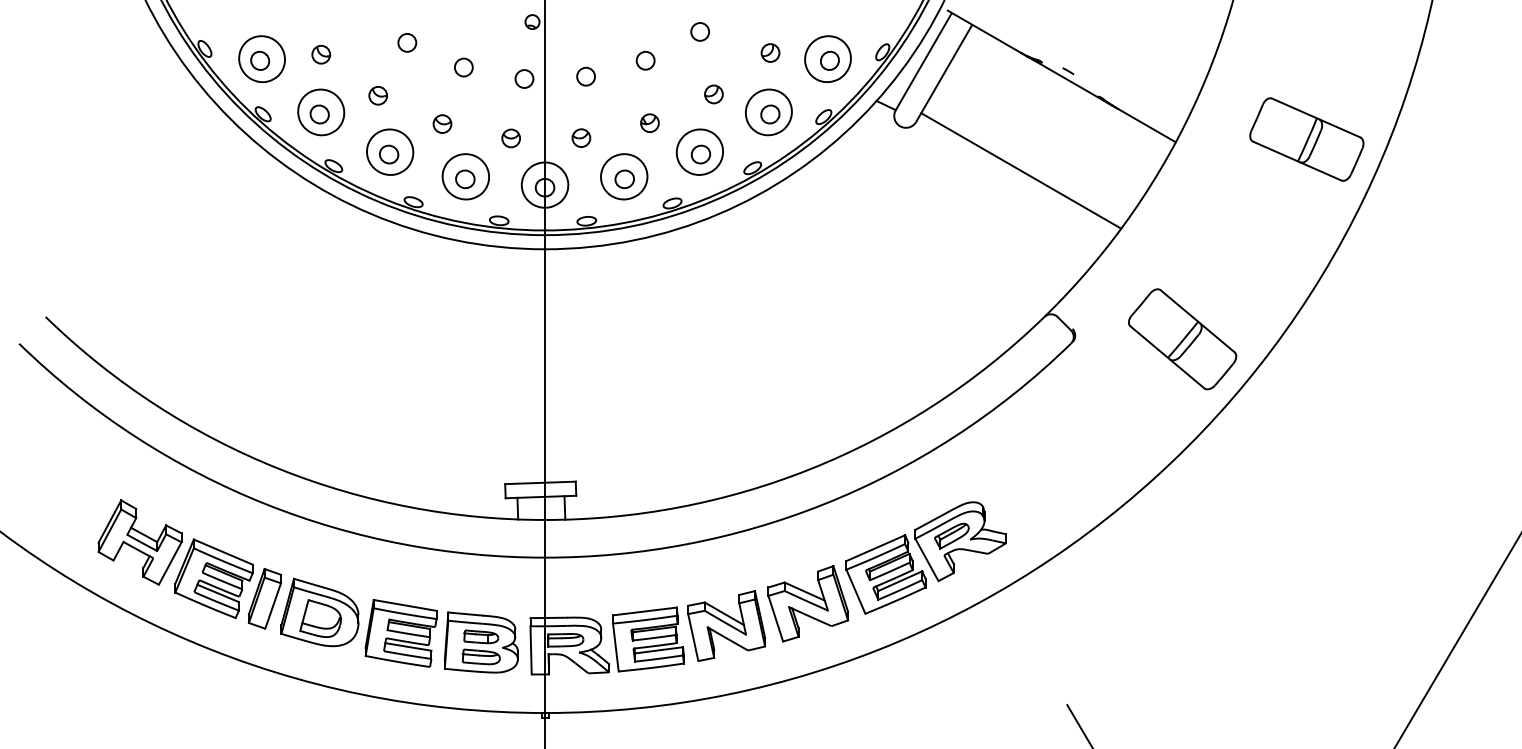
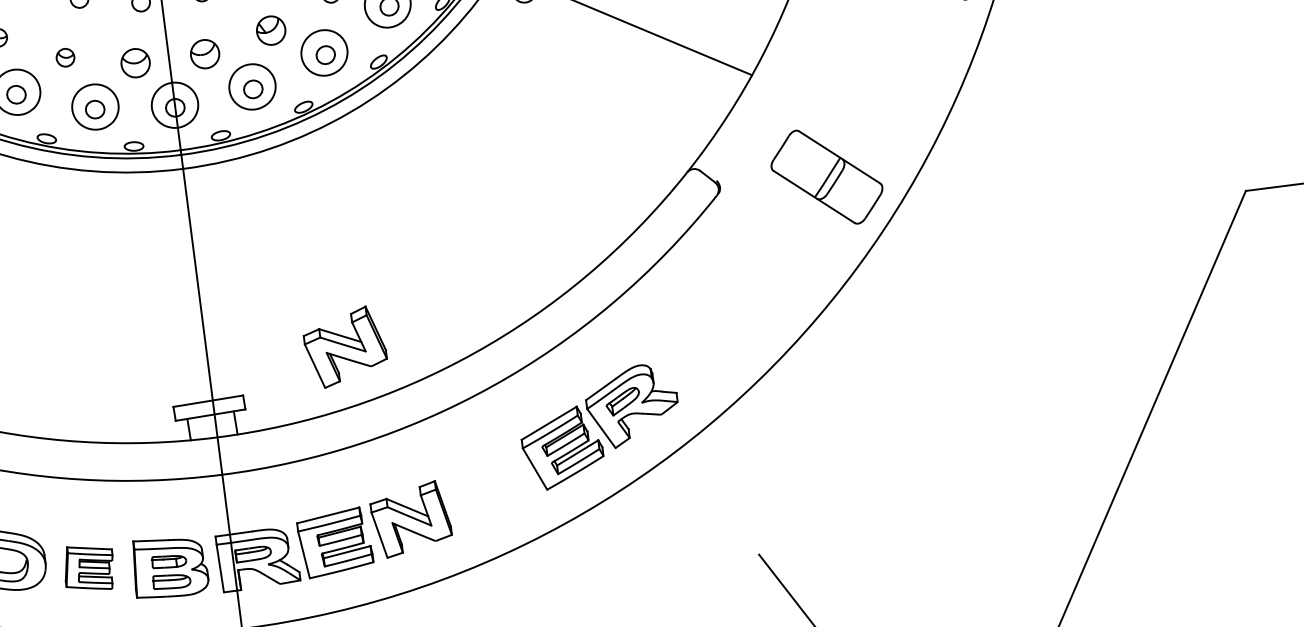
part: (649, 122) -> (270, 29), size x1.6
part: (581, 137) -> (205, 53), size x1.6
part: (510, 138) -> (134, 63), size x1.6
part: (808, 603) -> (345, 346), moved
part: (400, 633) -> (88, 568), size x0.7

